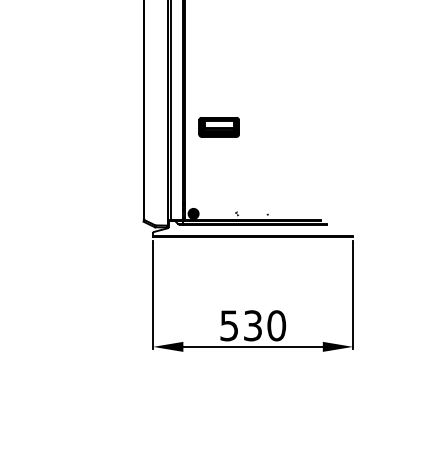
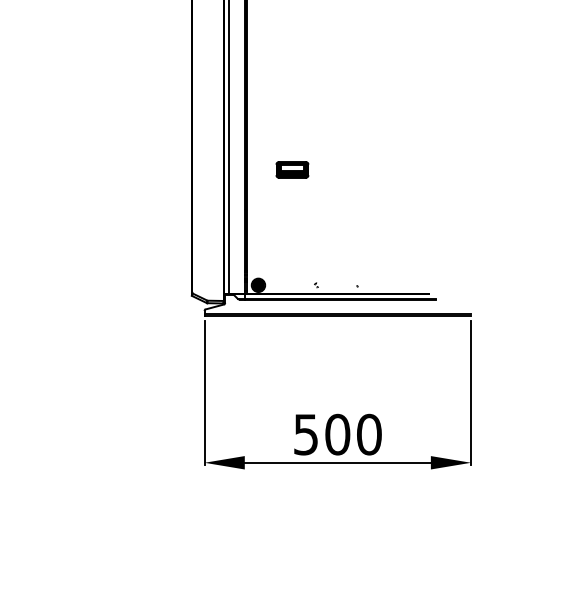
part: (218, 127) -> (291, 170), size x0.6
text: (252, 325) -> (337, 434), 530 -> 500

